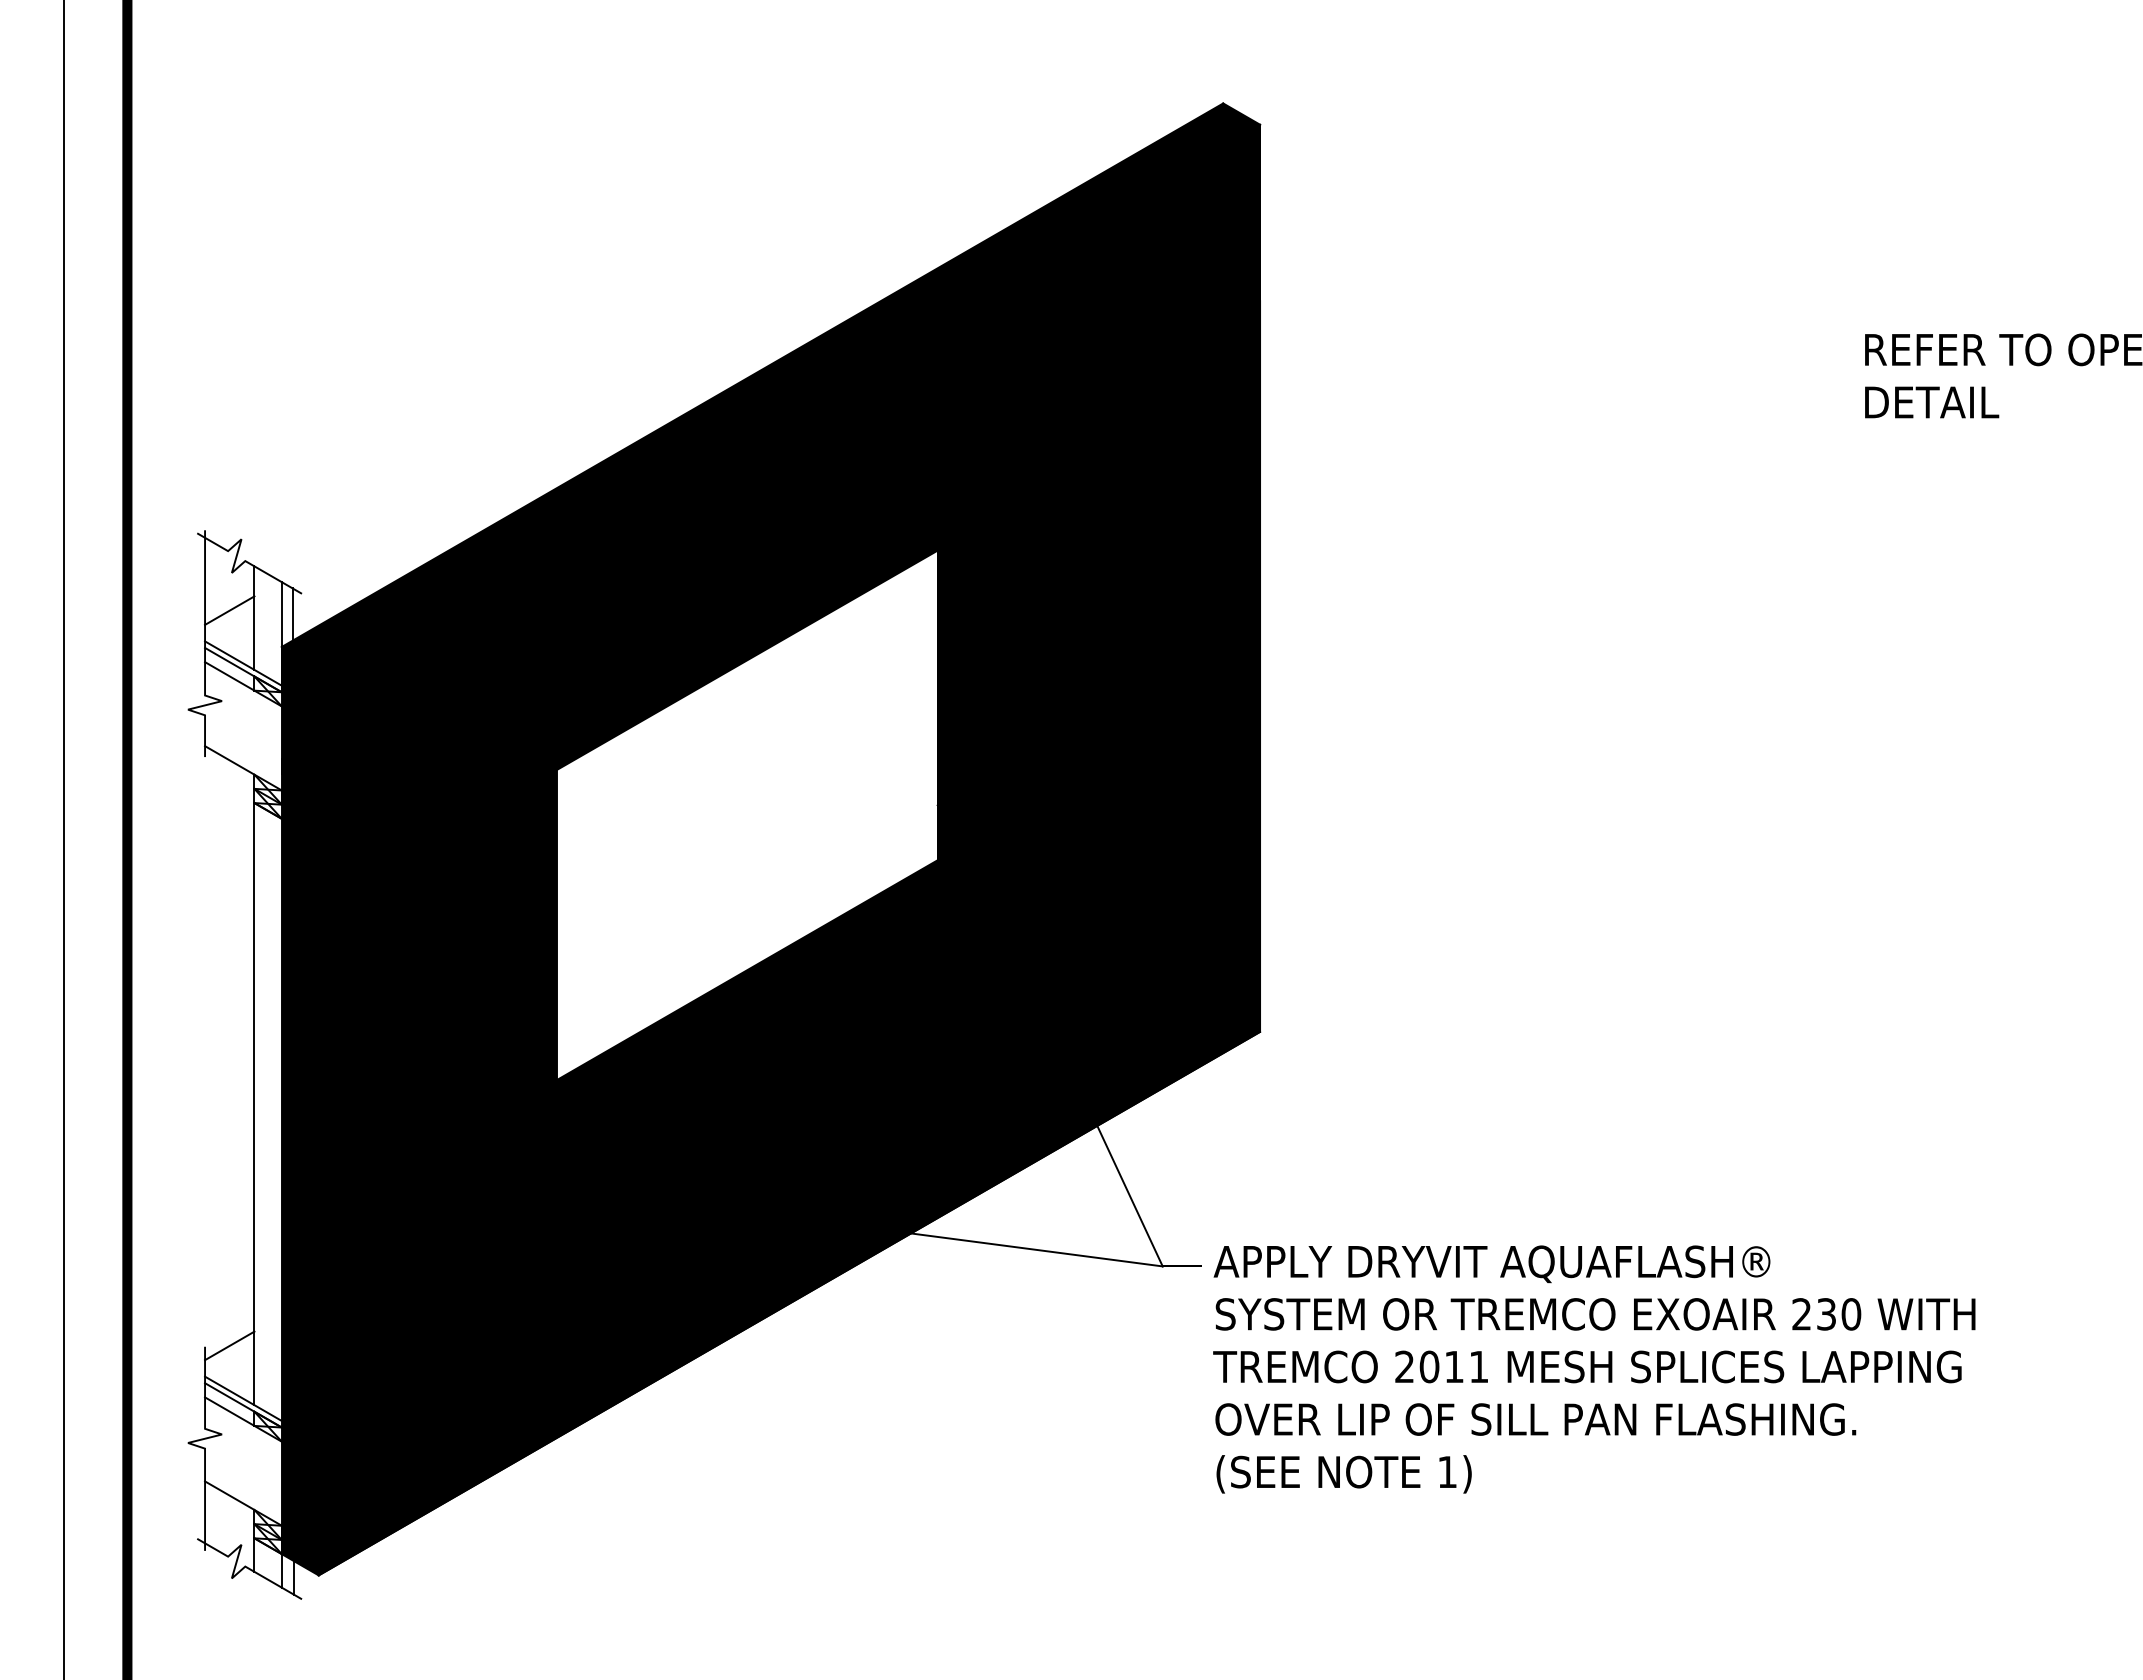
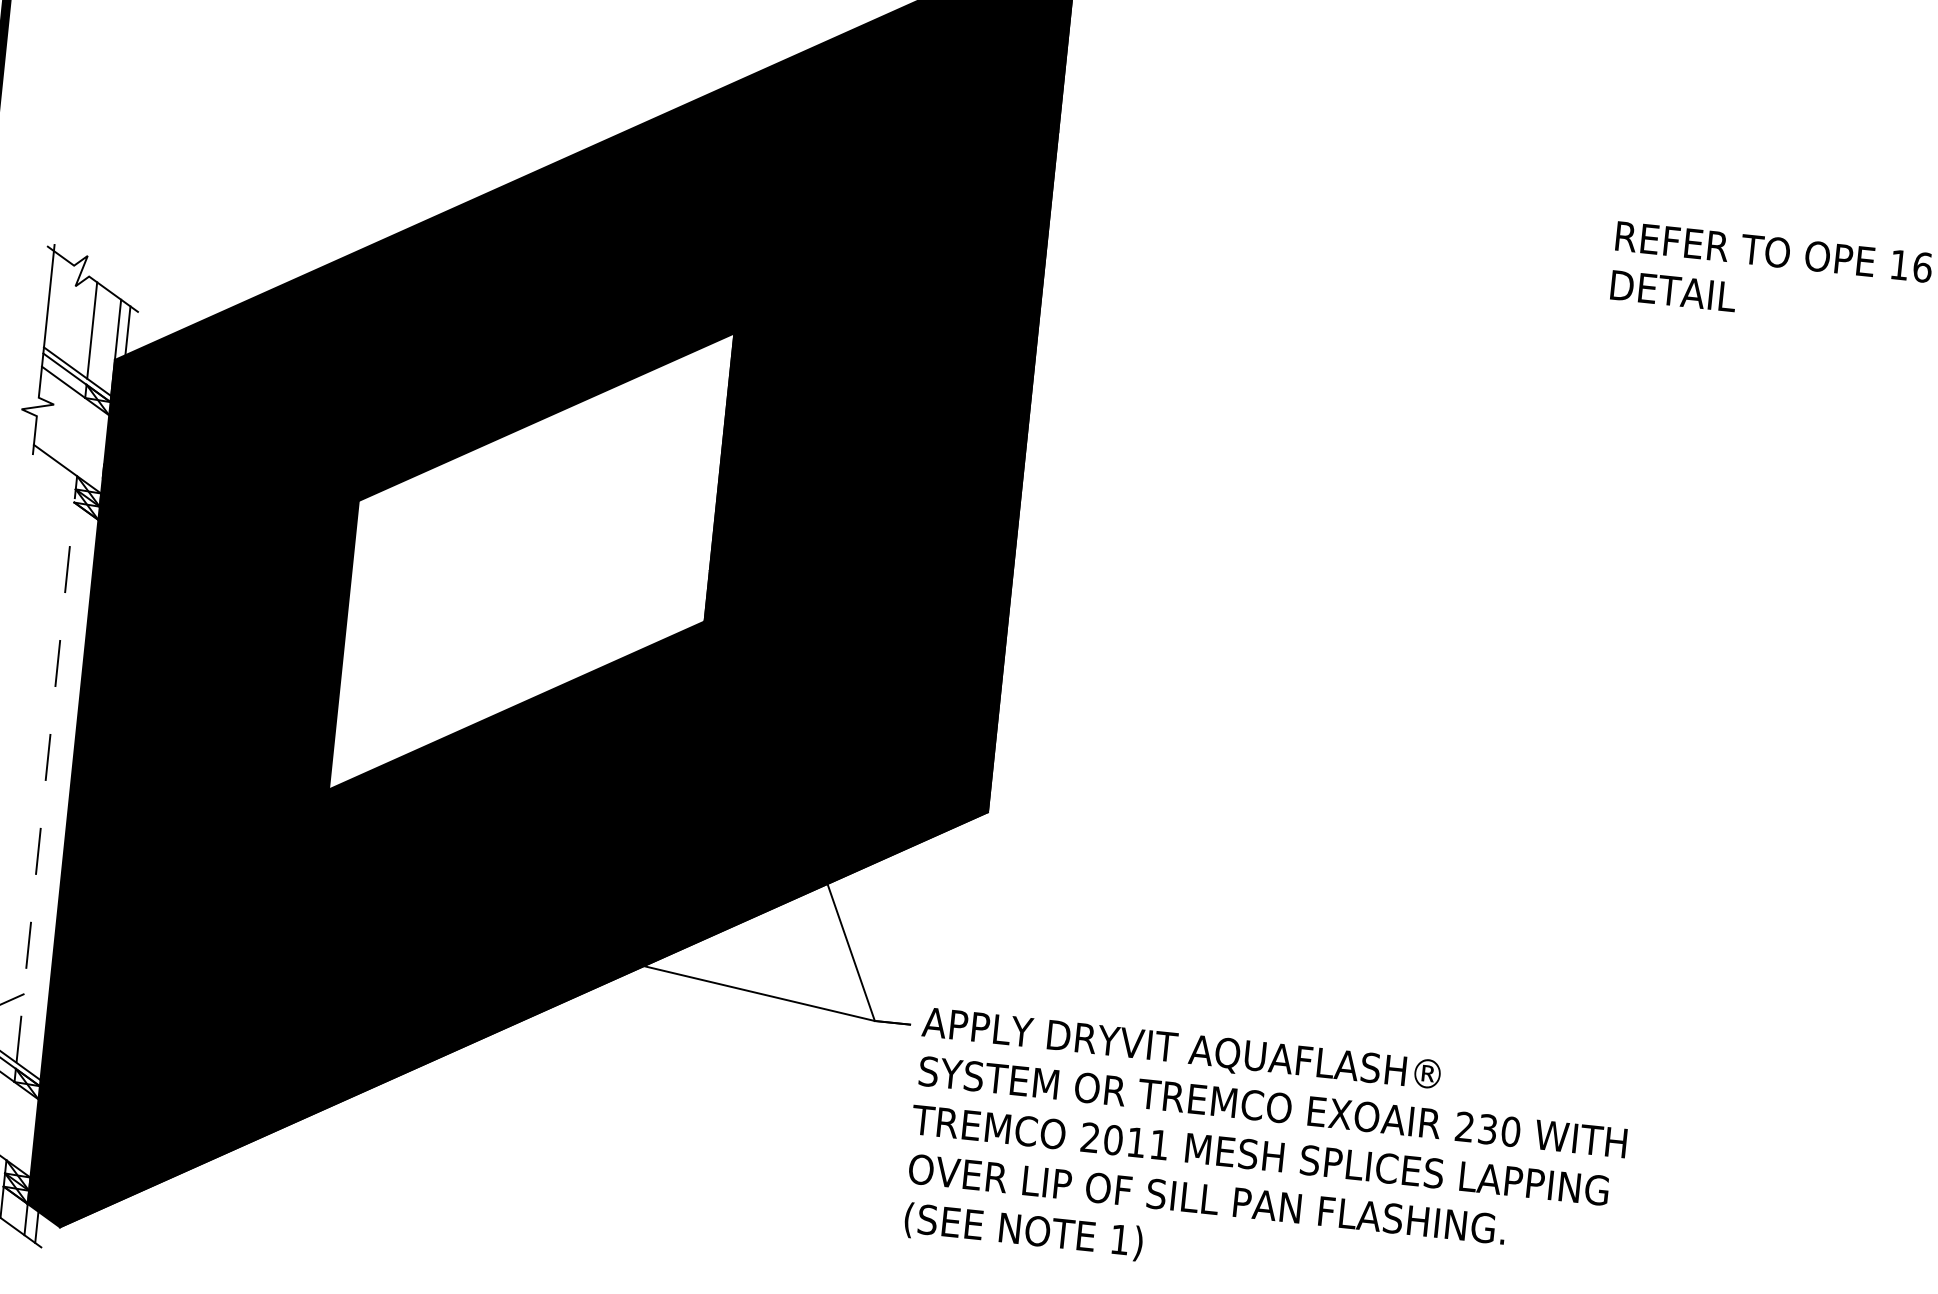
line: (229, 610) -> (69, 321), removed
line: (254, 1089) -> (46, 769), solid -> dashed

